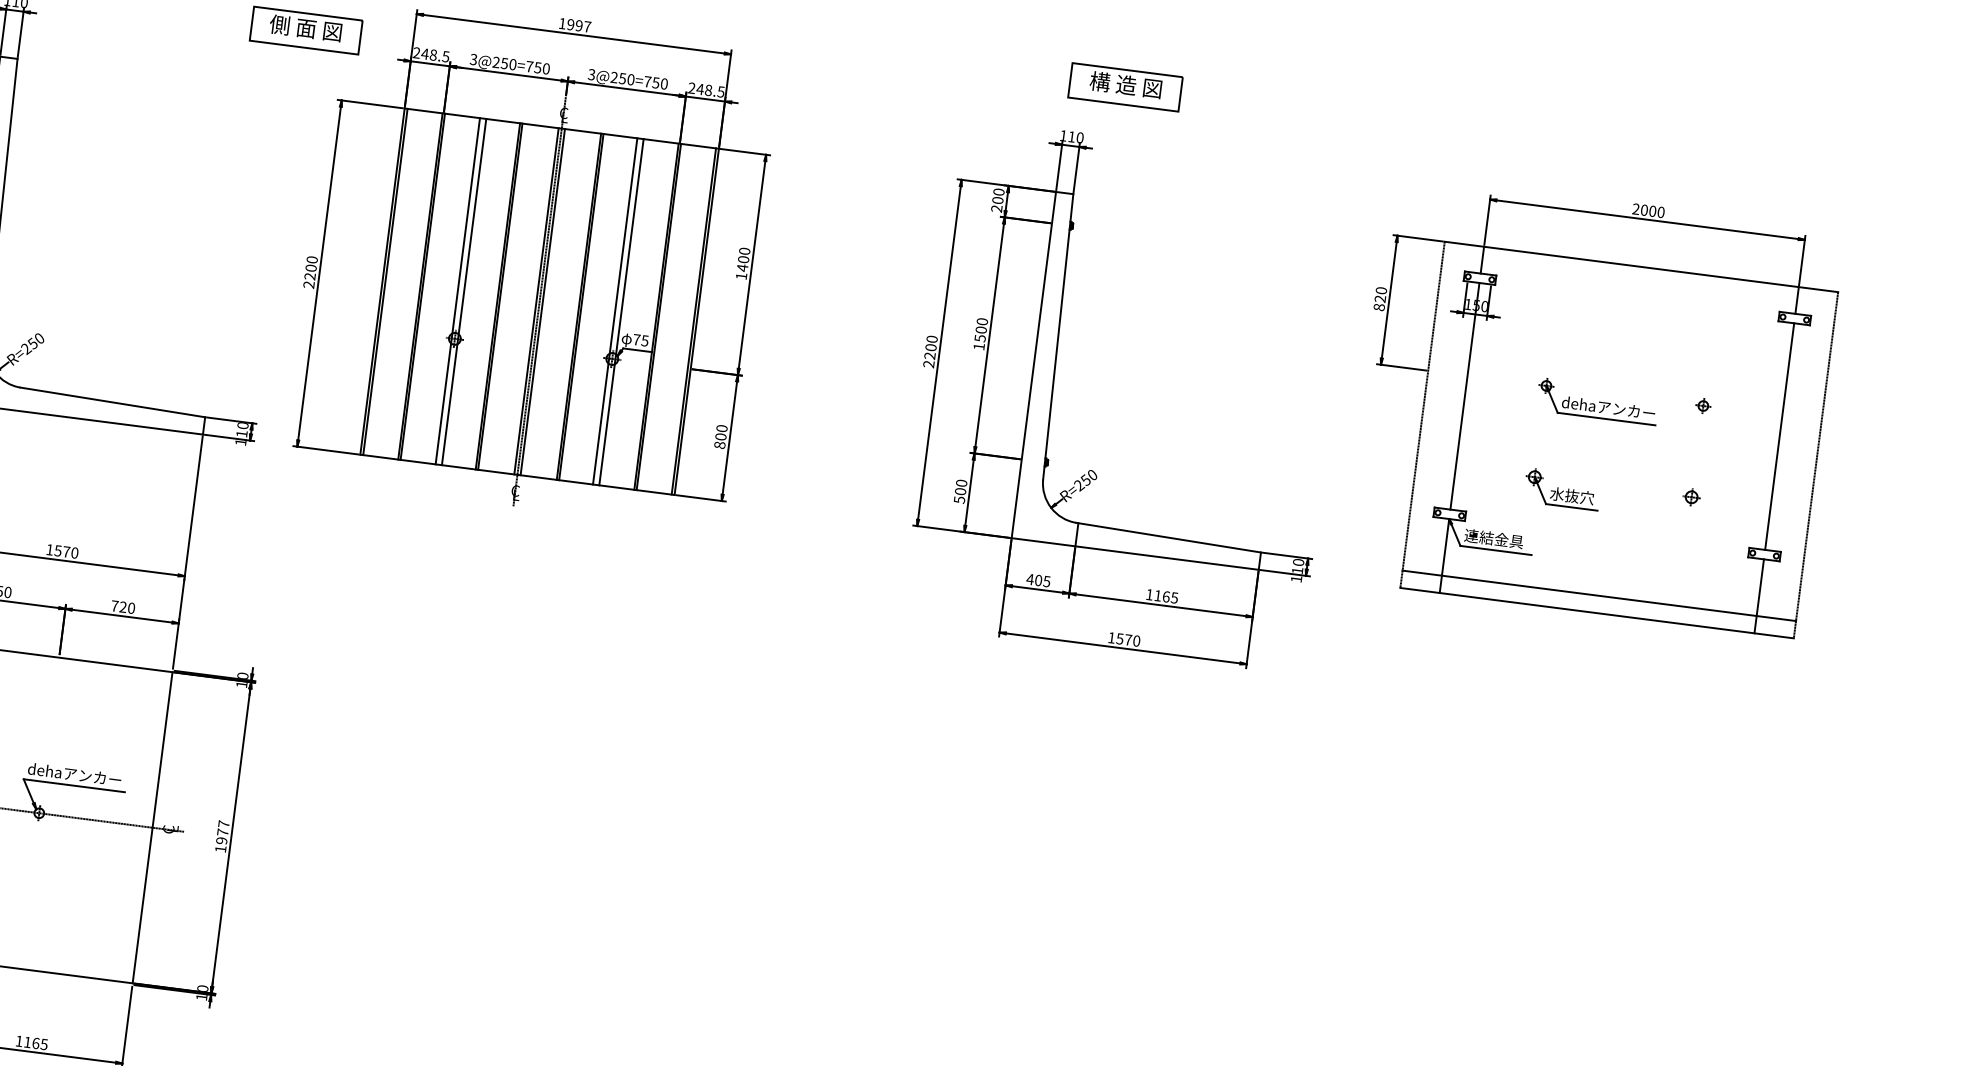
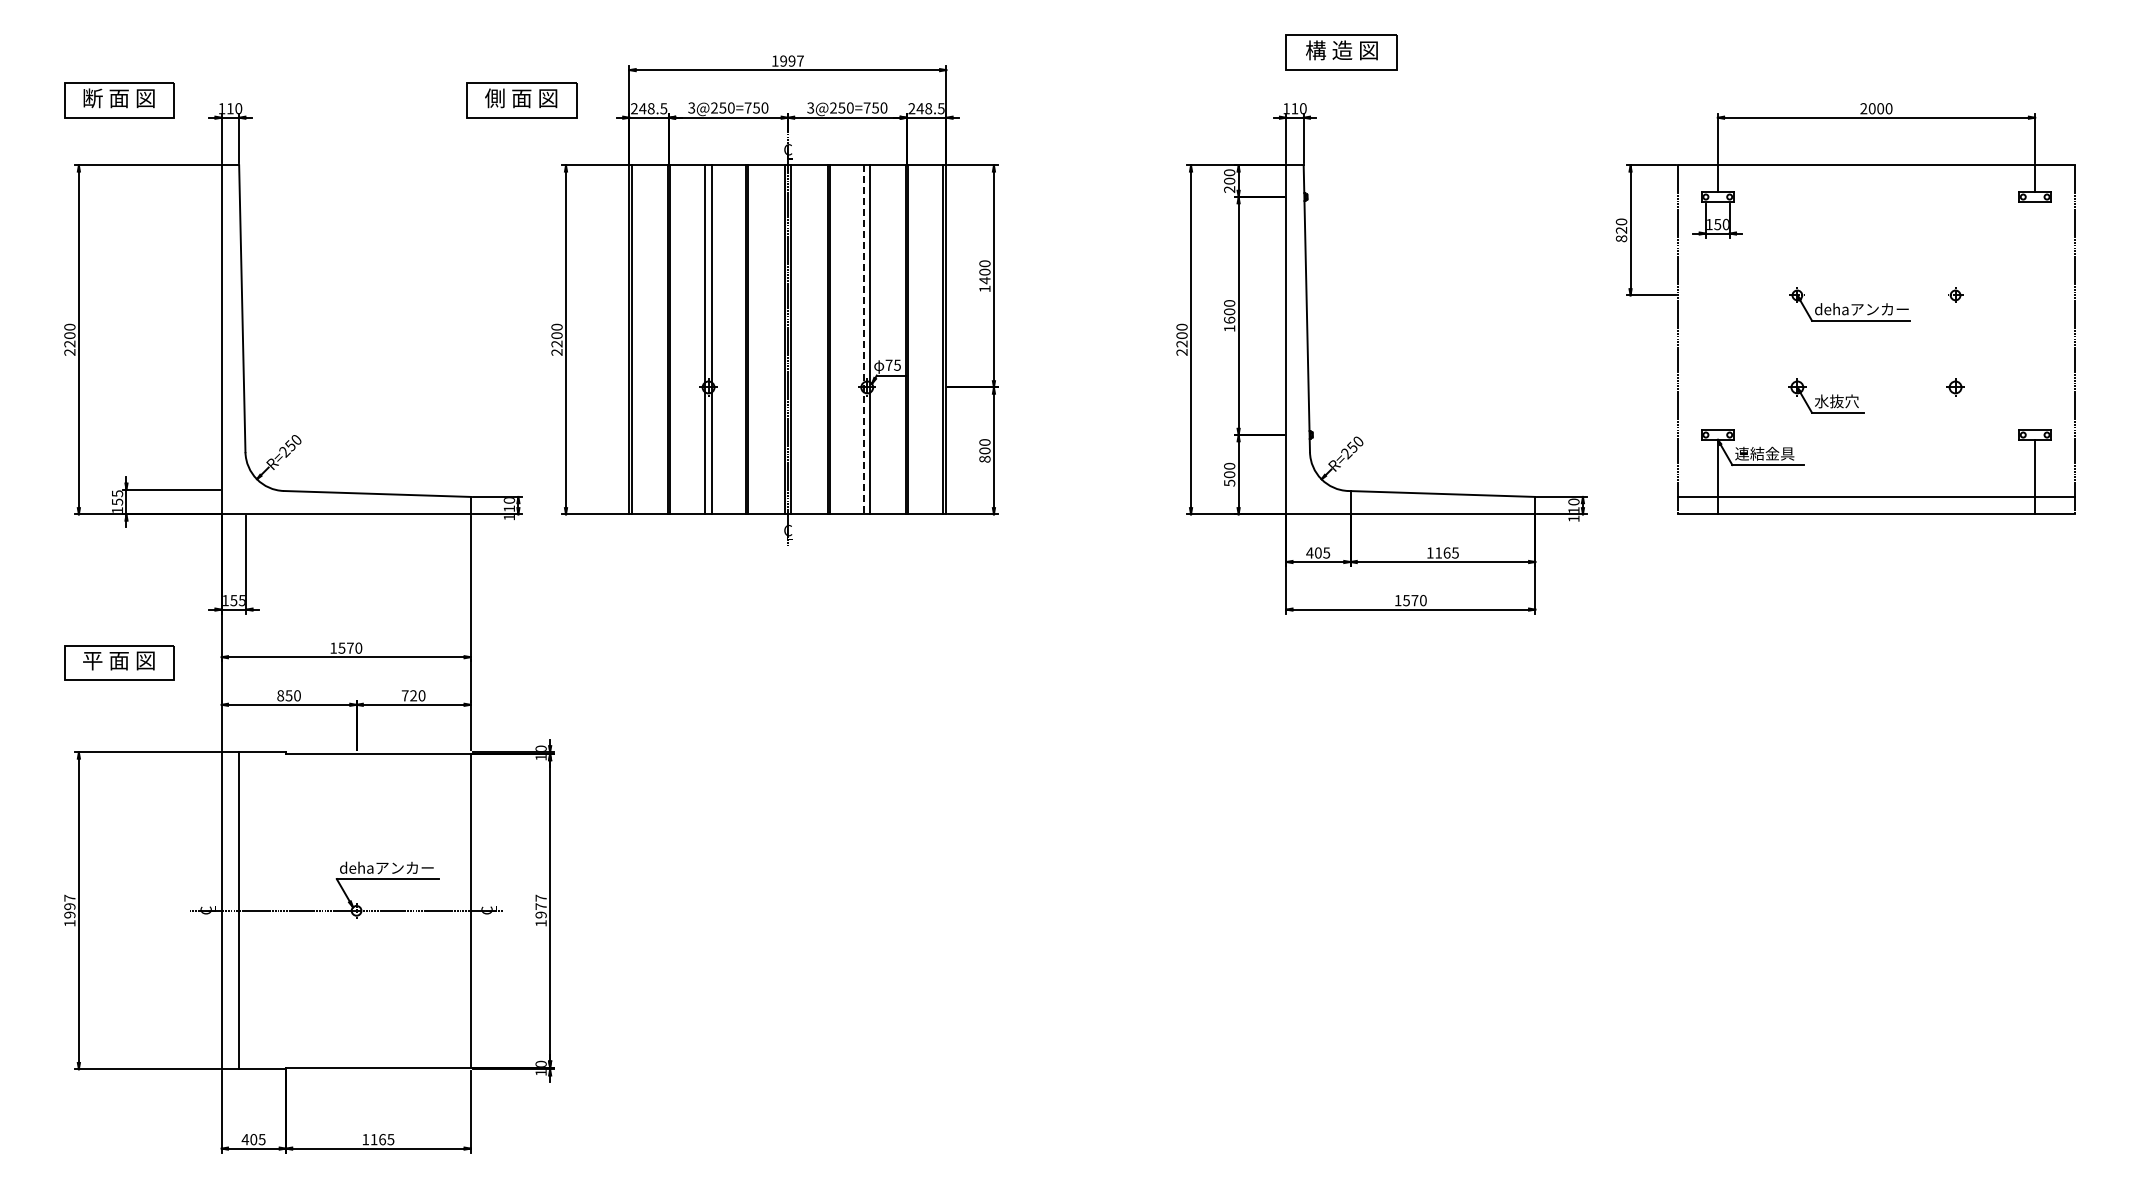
line: (615, 311) -> (864, 339), solid -> dashed
text: (980, 337) -> (1229, 319), 1500 -> 1600
line: (1464, 395) -> (1717, 315), removed
line: (1780, 436) -> (2035, 315), removed

